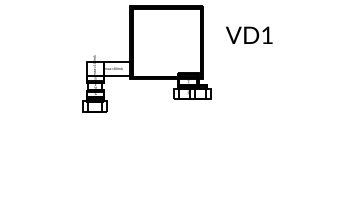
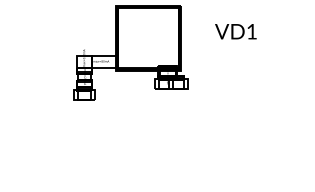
text: (248, 35) -> (235, 31), moved

